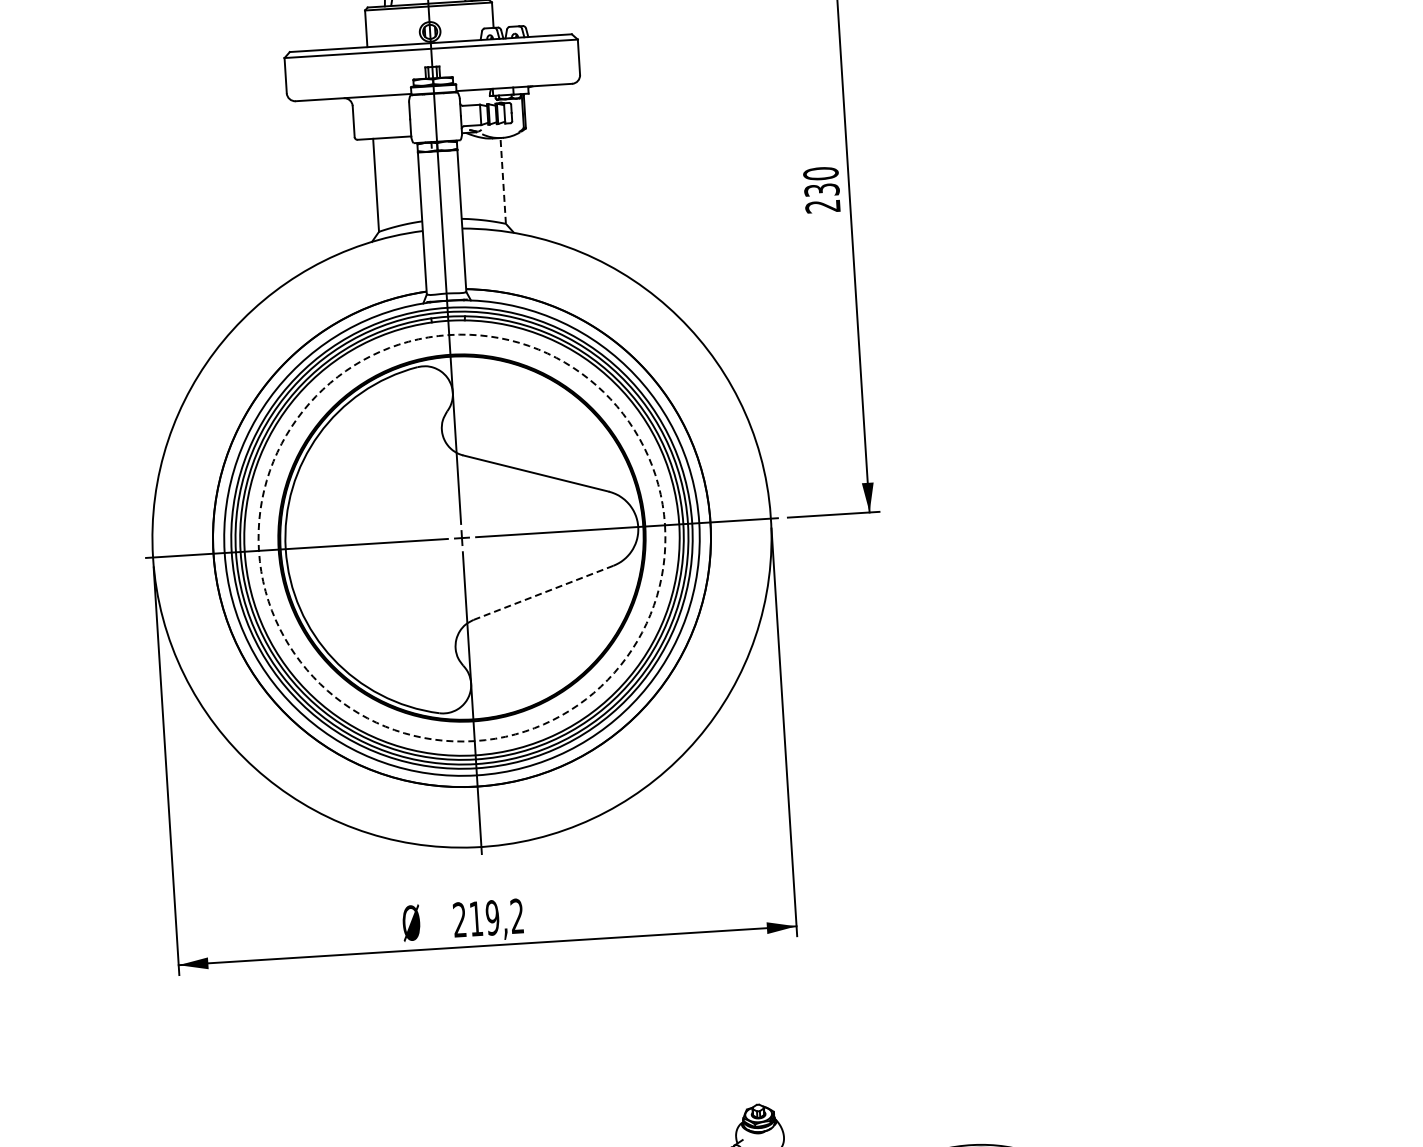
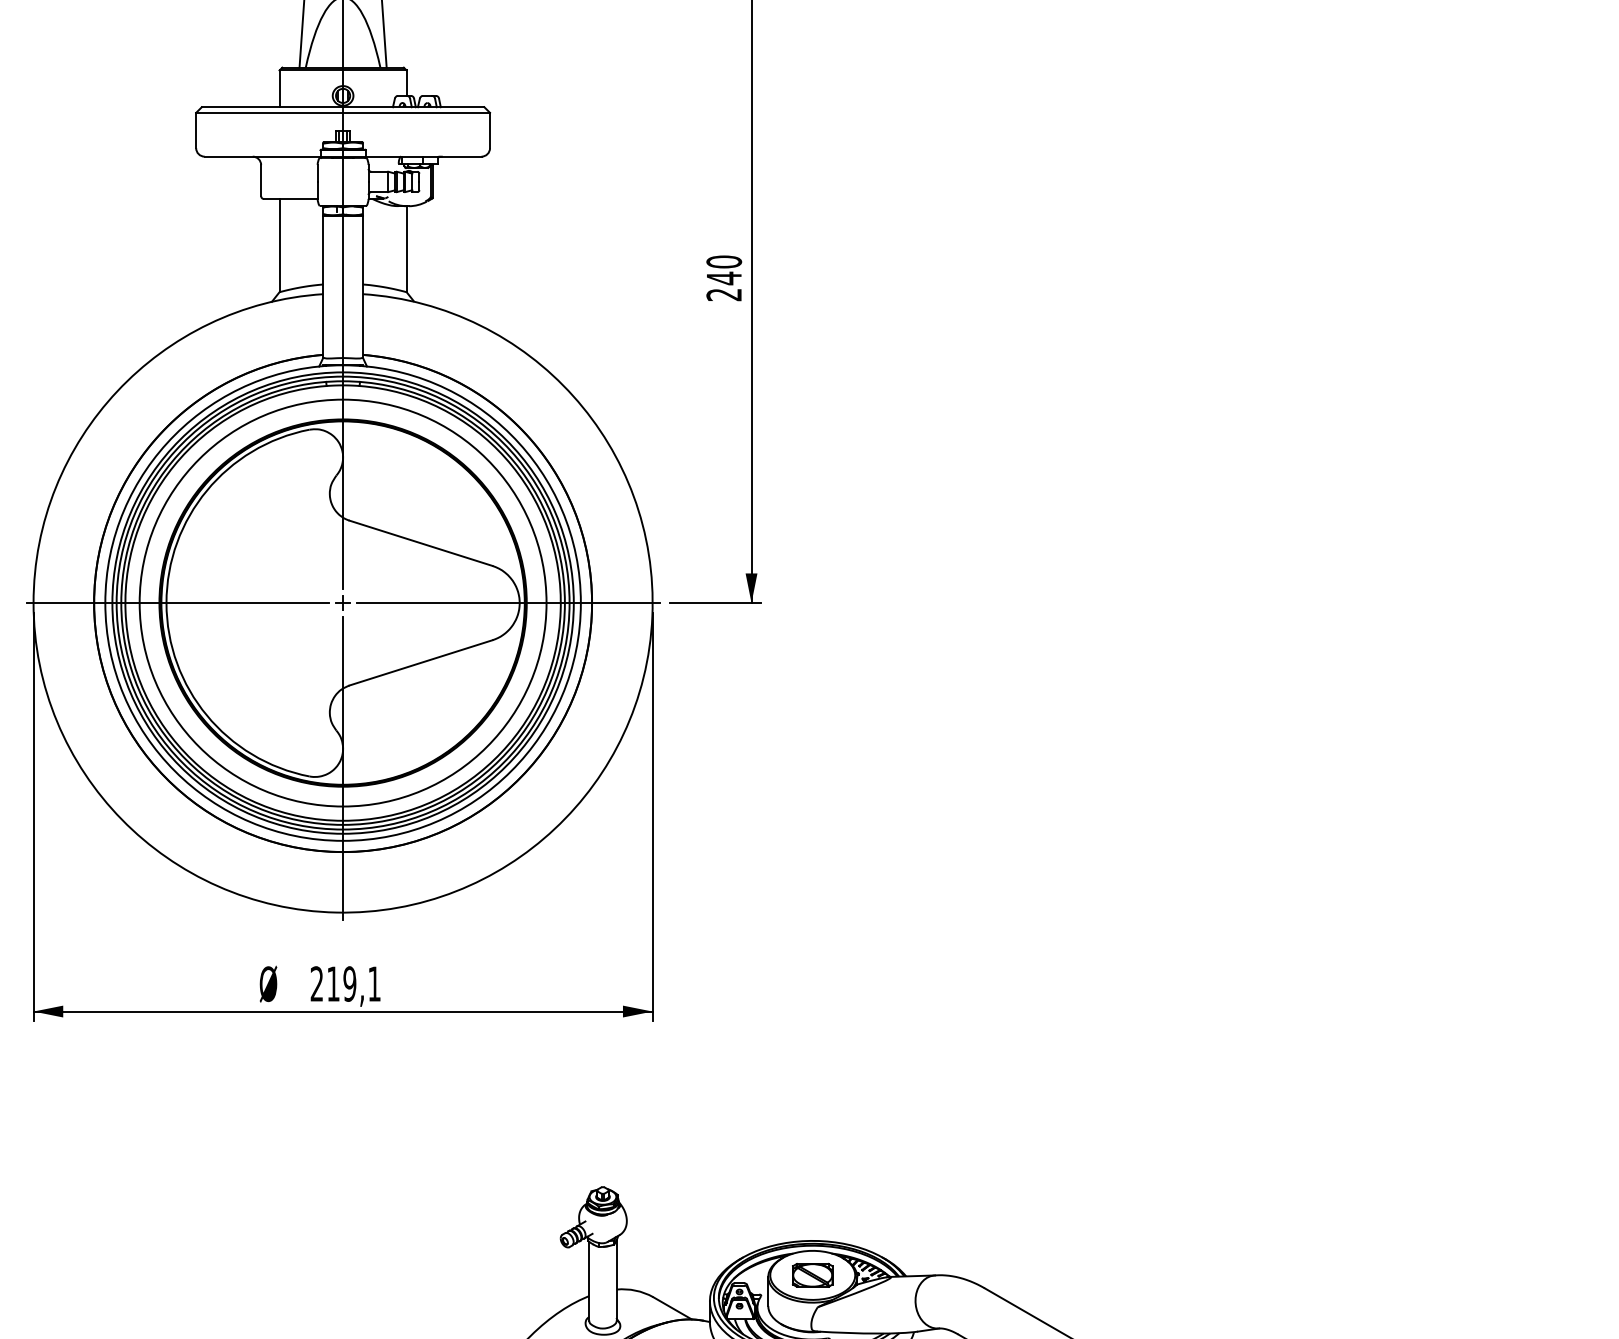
line: (503, 181) -> (406, 249), dashed -> solid
text: (822, 190) -> (724, 278), 230 -> 240
circle: (461, 537) -> (342, 602), dashed -> solid
line: (543, 592) -> (421, 662), dashed -> solid
text: (517, 915) -> (374, 983), 219,2 -> 219,1

